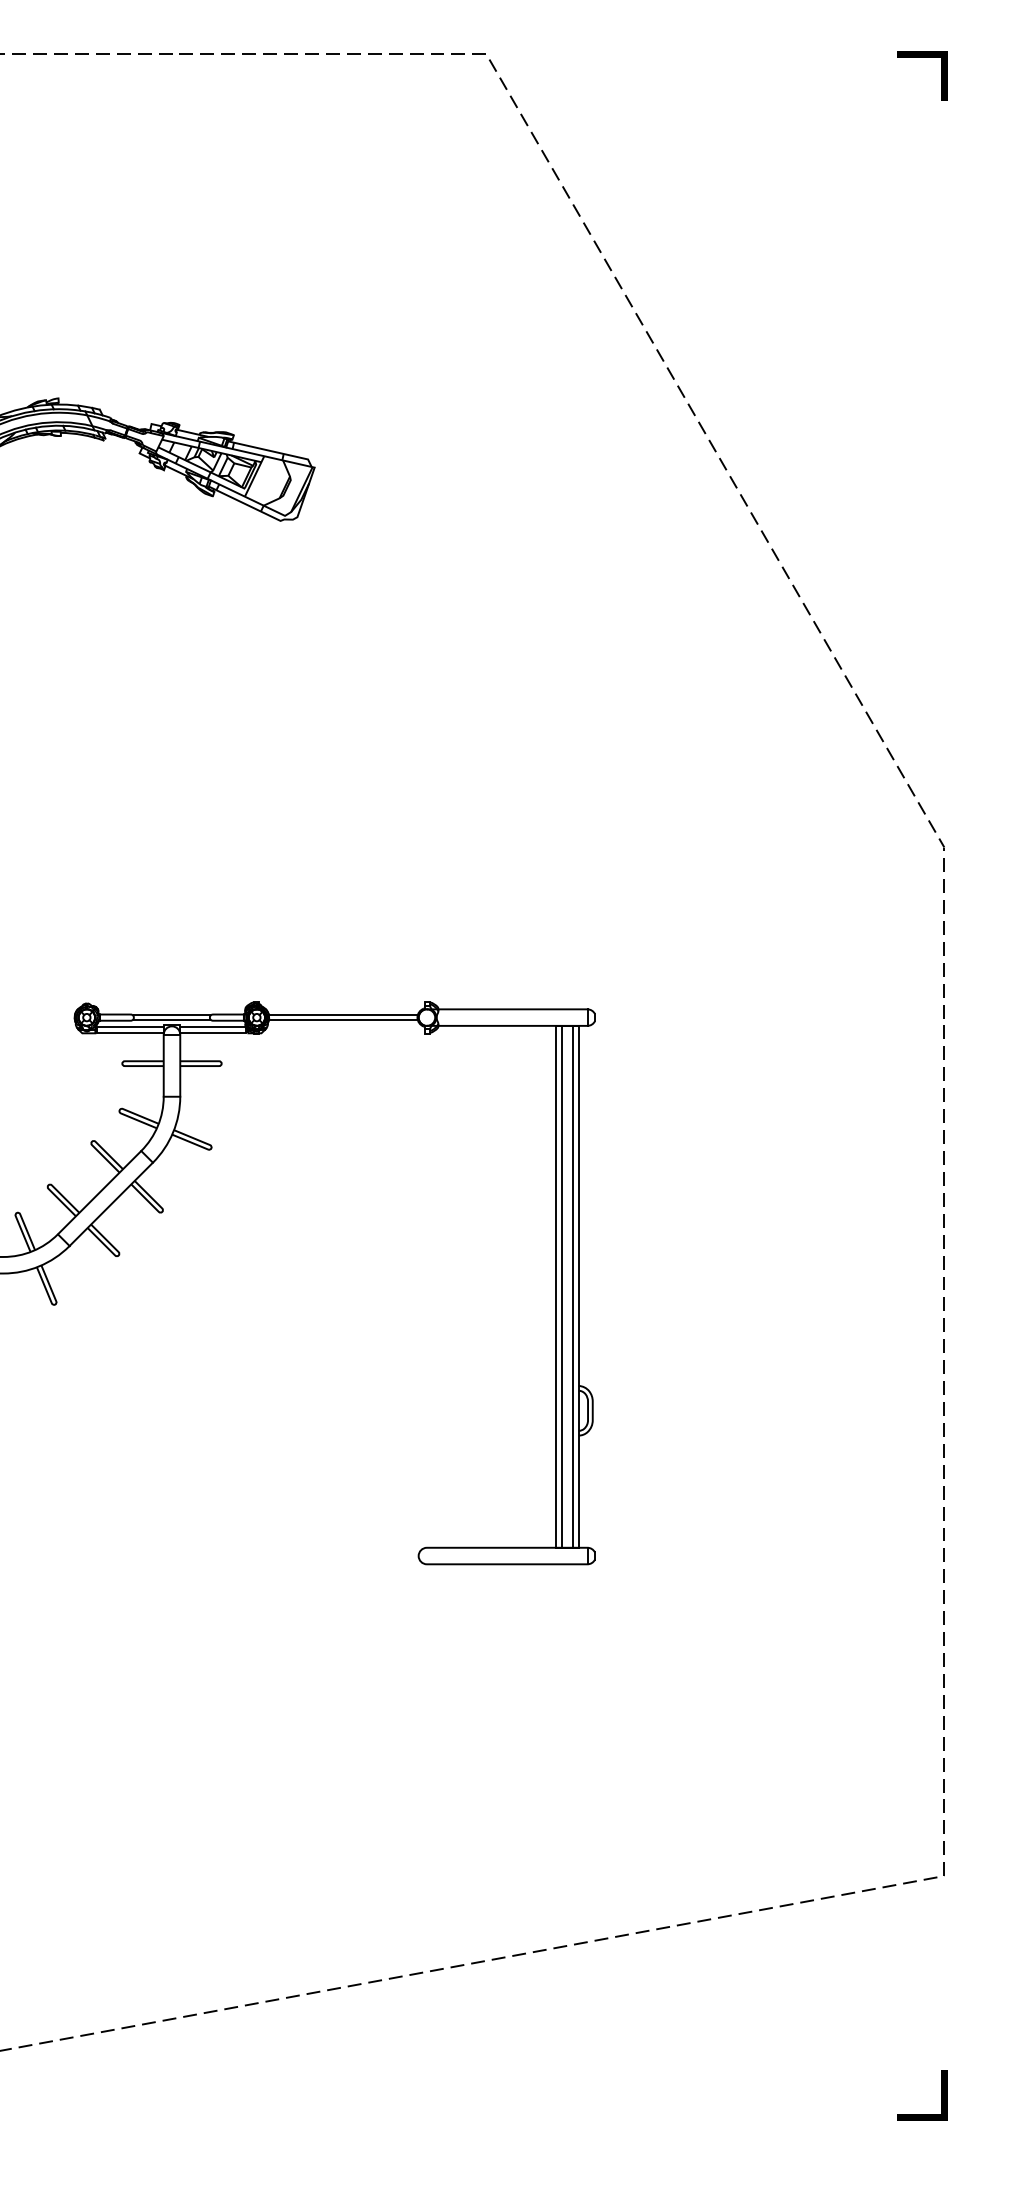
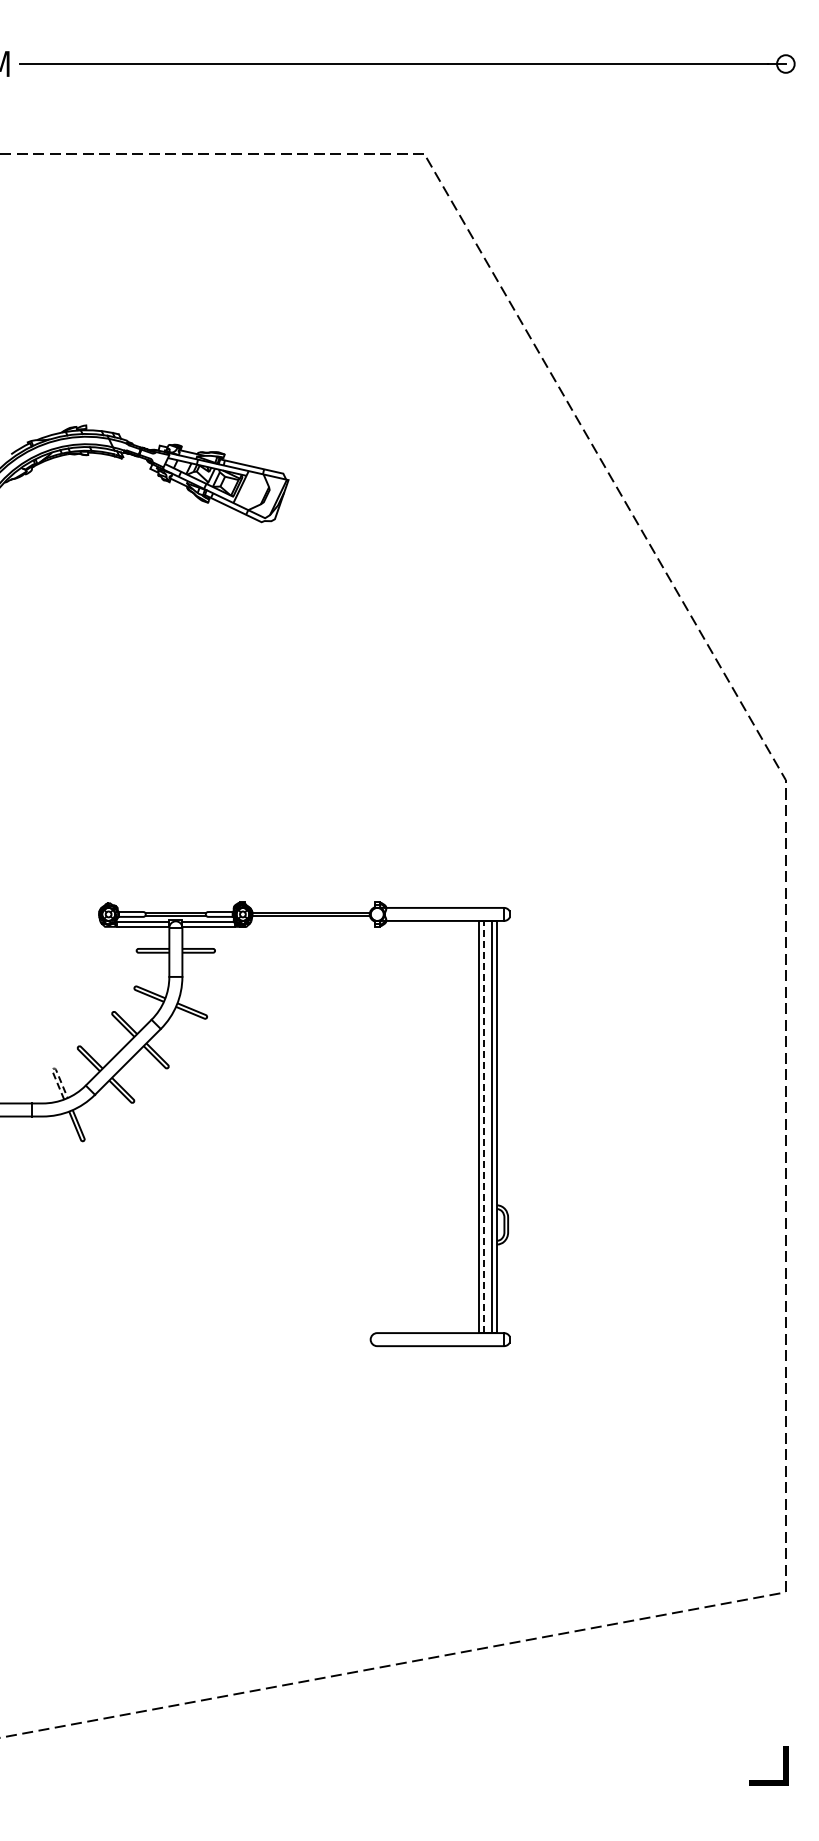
line: (922, 56) -> (768, 155), removed
line: (17, 1212) -> (53, 1068), solid -> dashed
line: (561, 1286) -> (483, 1126), solid -> dashed

